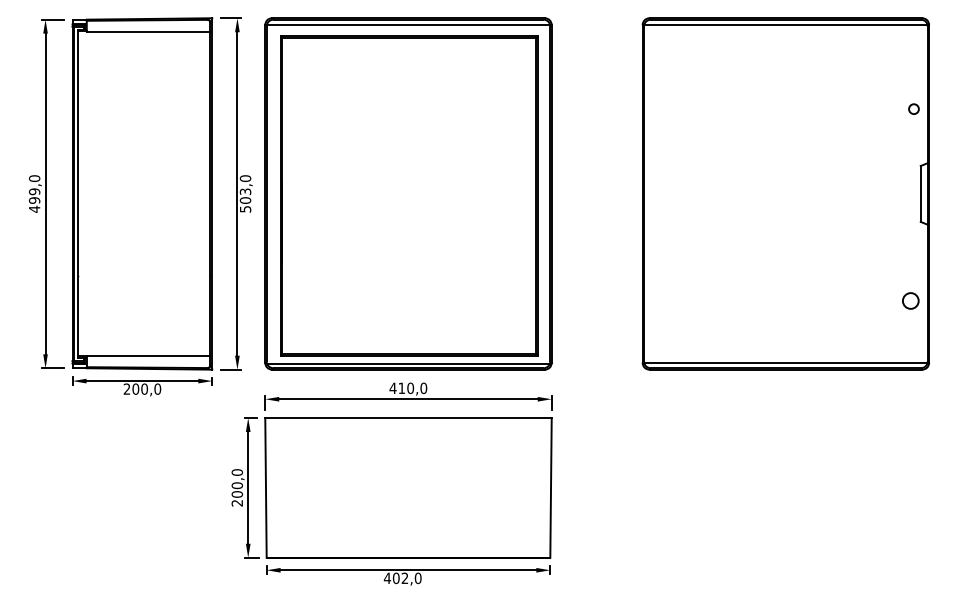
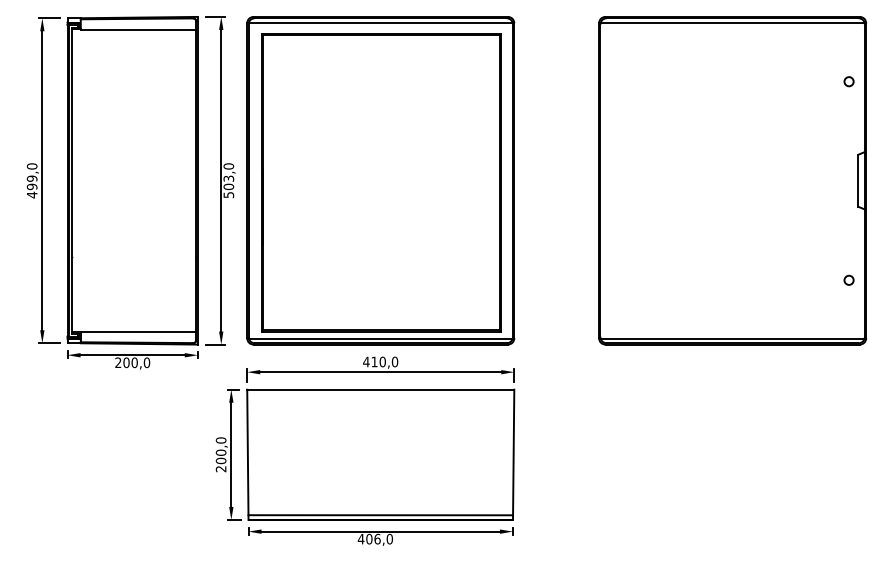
circle: (913, 108) -> (848, 81), moved
circle: (910, 299) -> (848, 279), size x0.62
line: (408, 552) -> (380, 515), added
text: (404, 577) -> (377, 538), 402,0 -> 406,0

